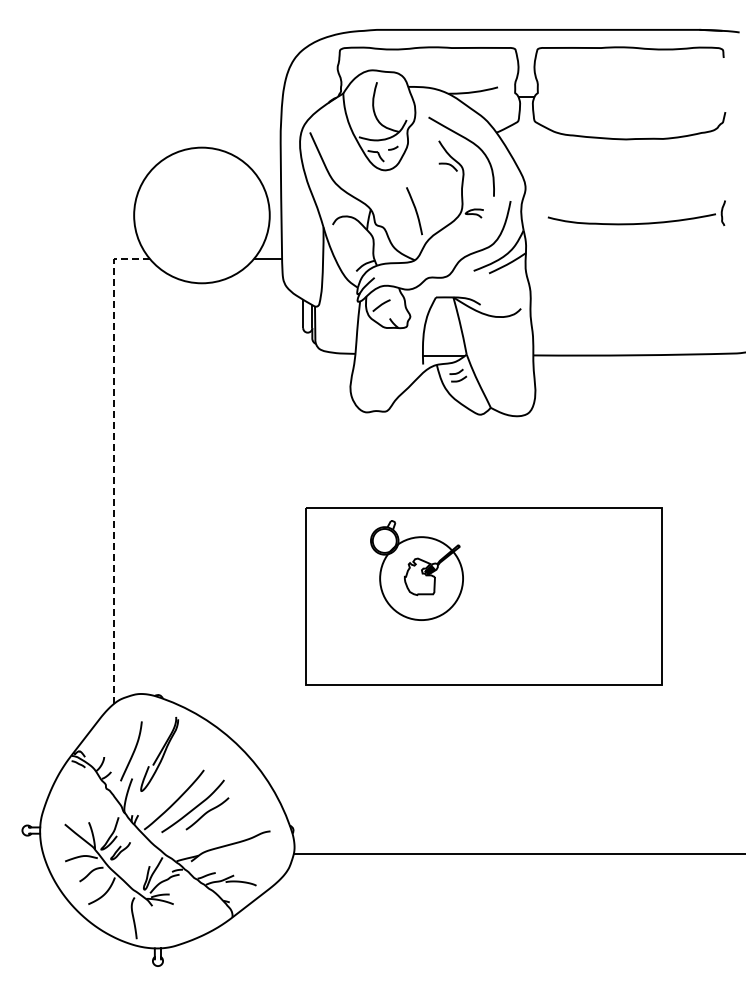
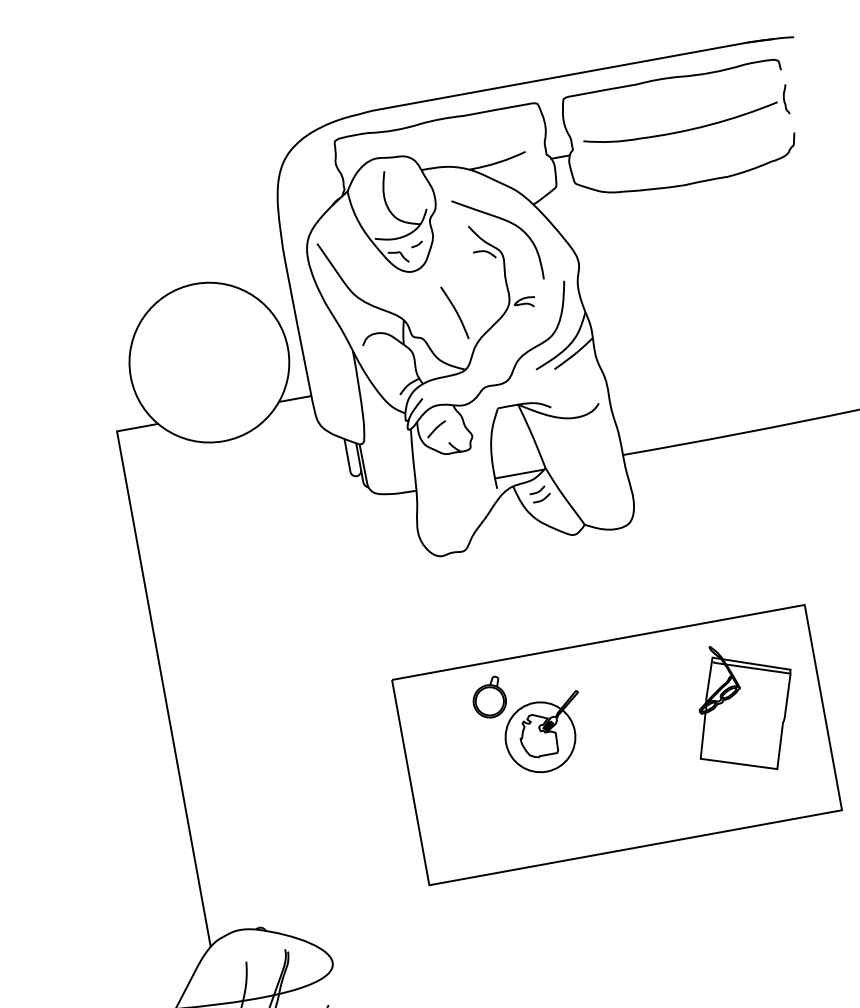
part: (636, 223) -> (687, 129), moved
line: (114, 462) -> (160, 667), dashed -> solid
circle: (421, 578) -> (540, 737), size x0.71
part: (596, 584) -> (744, 707), added

